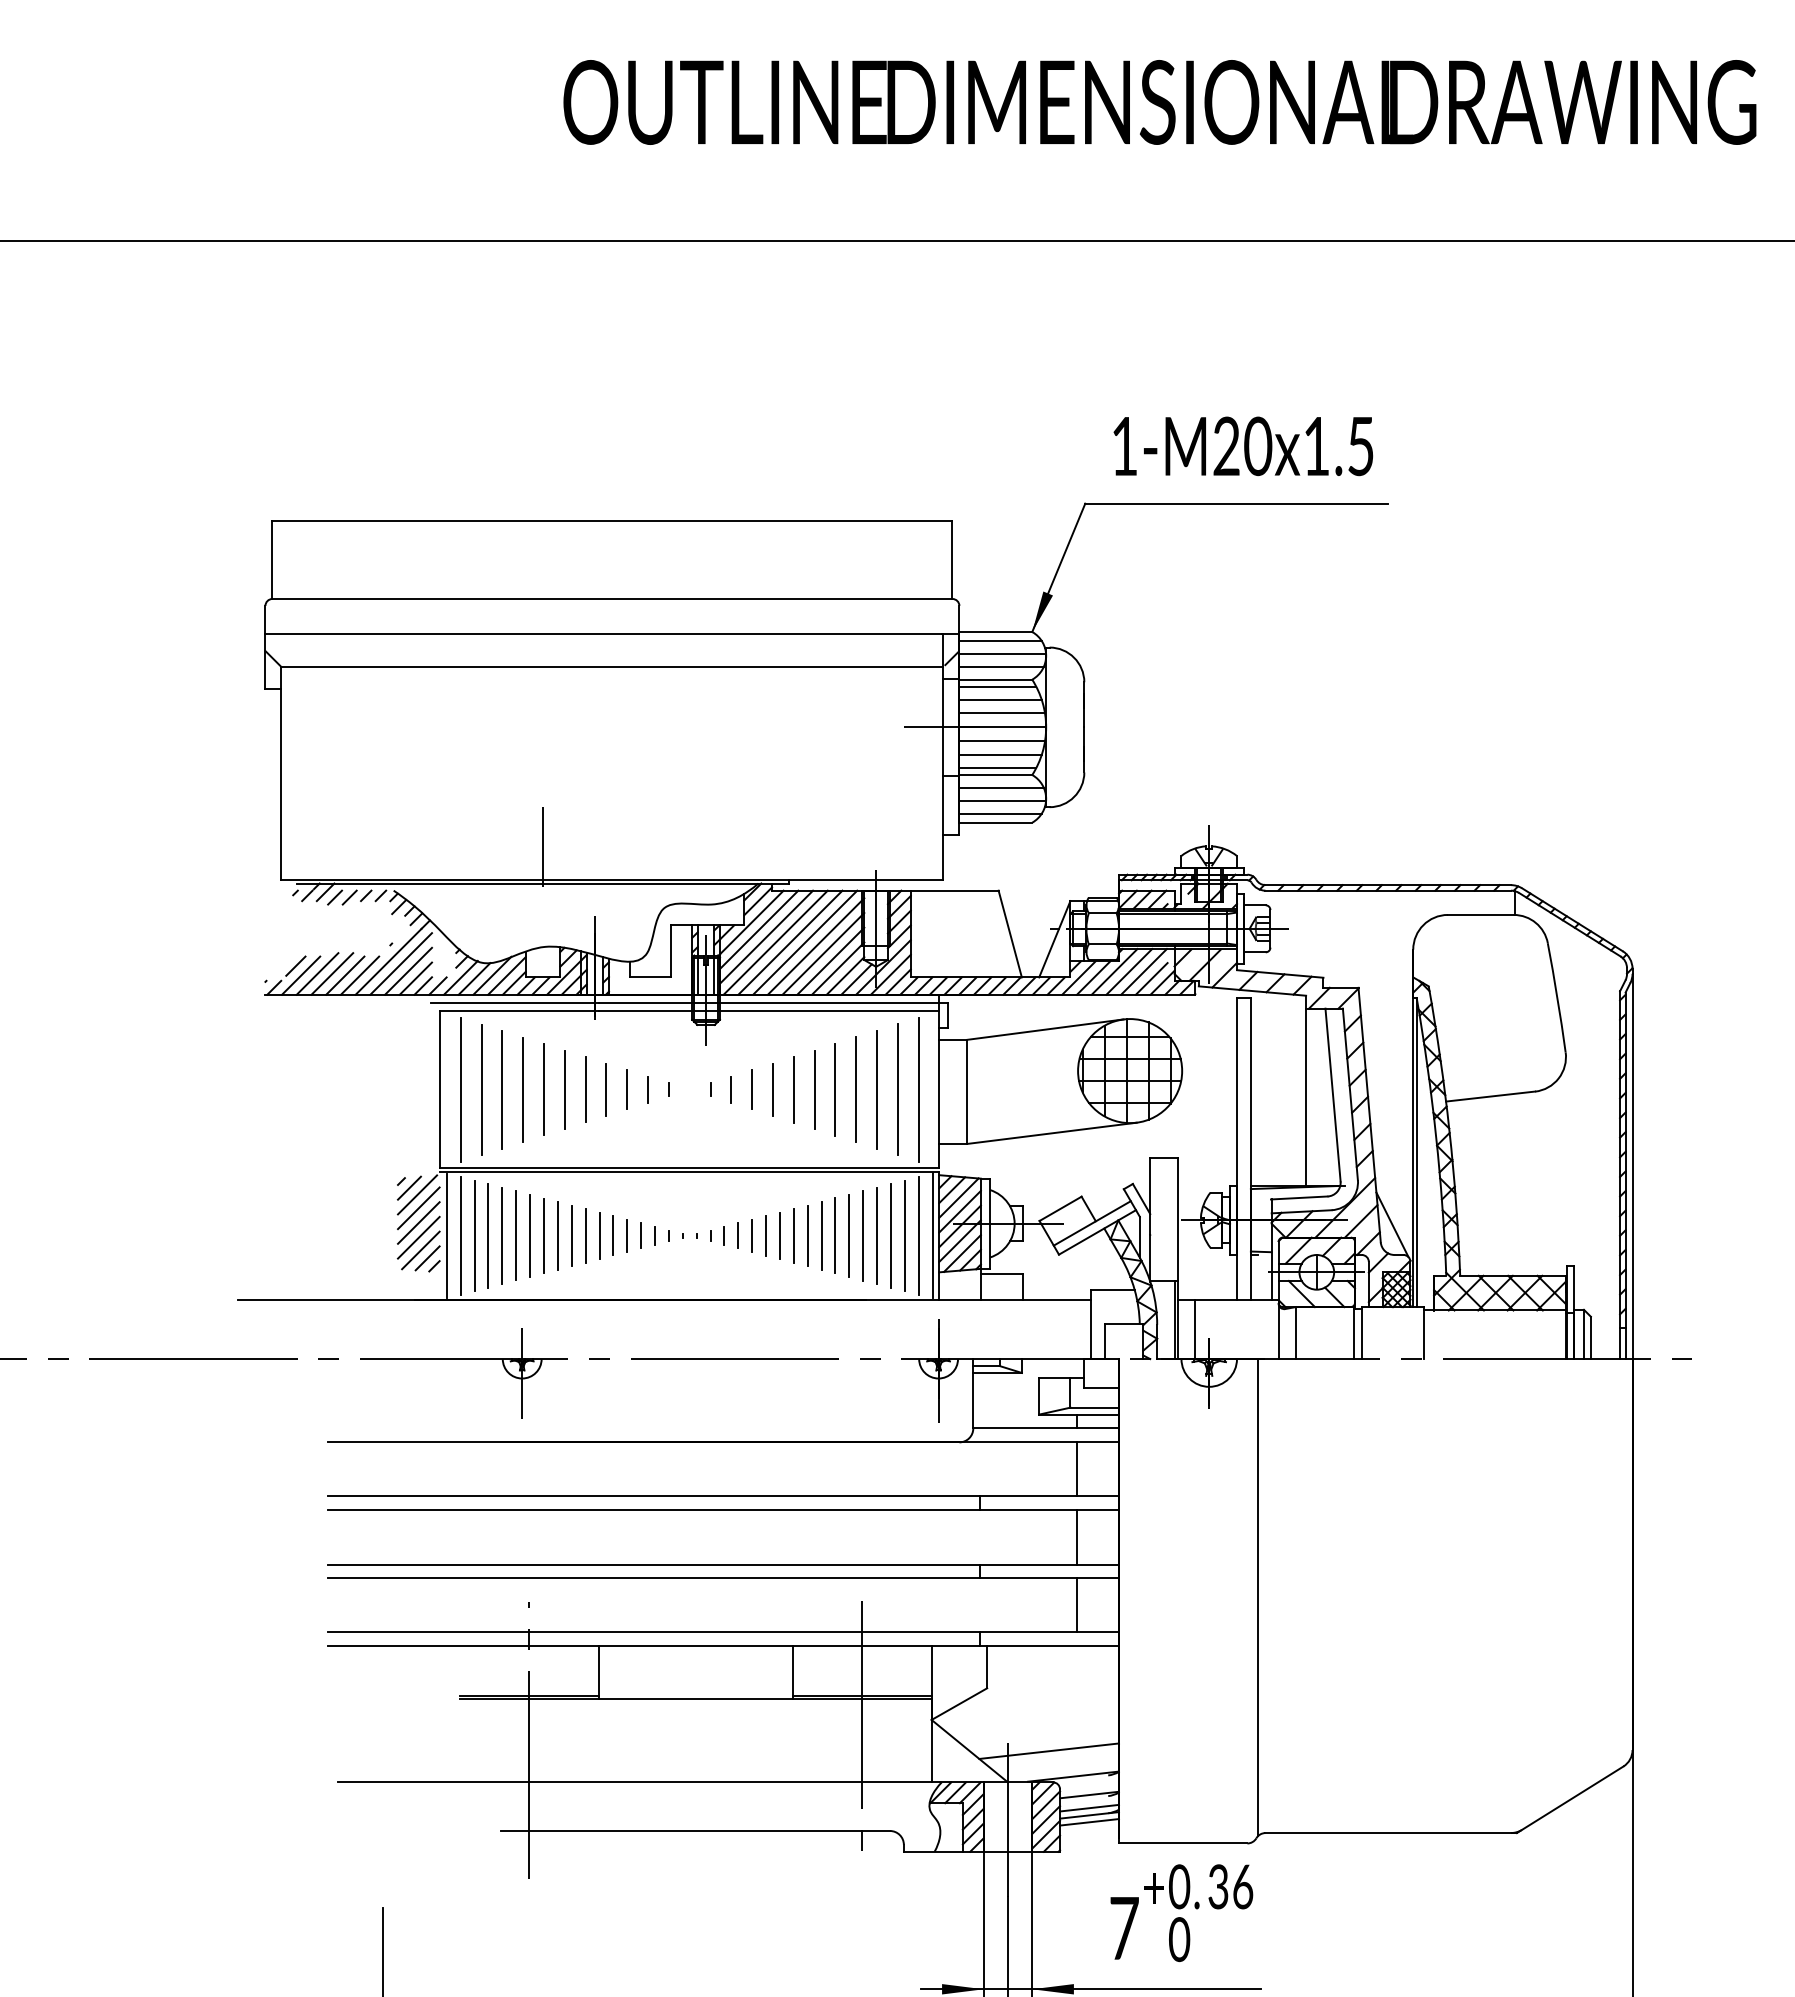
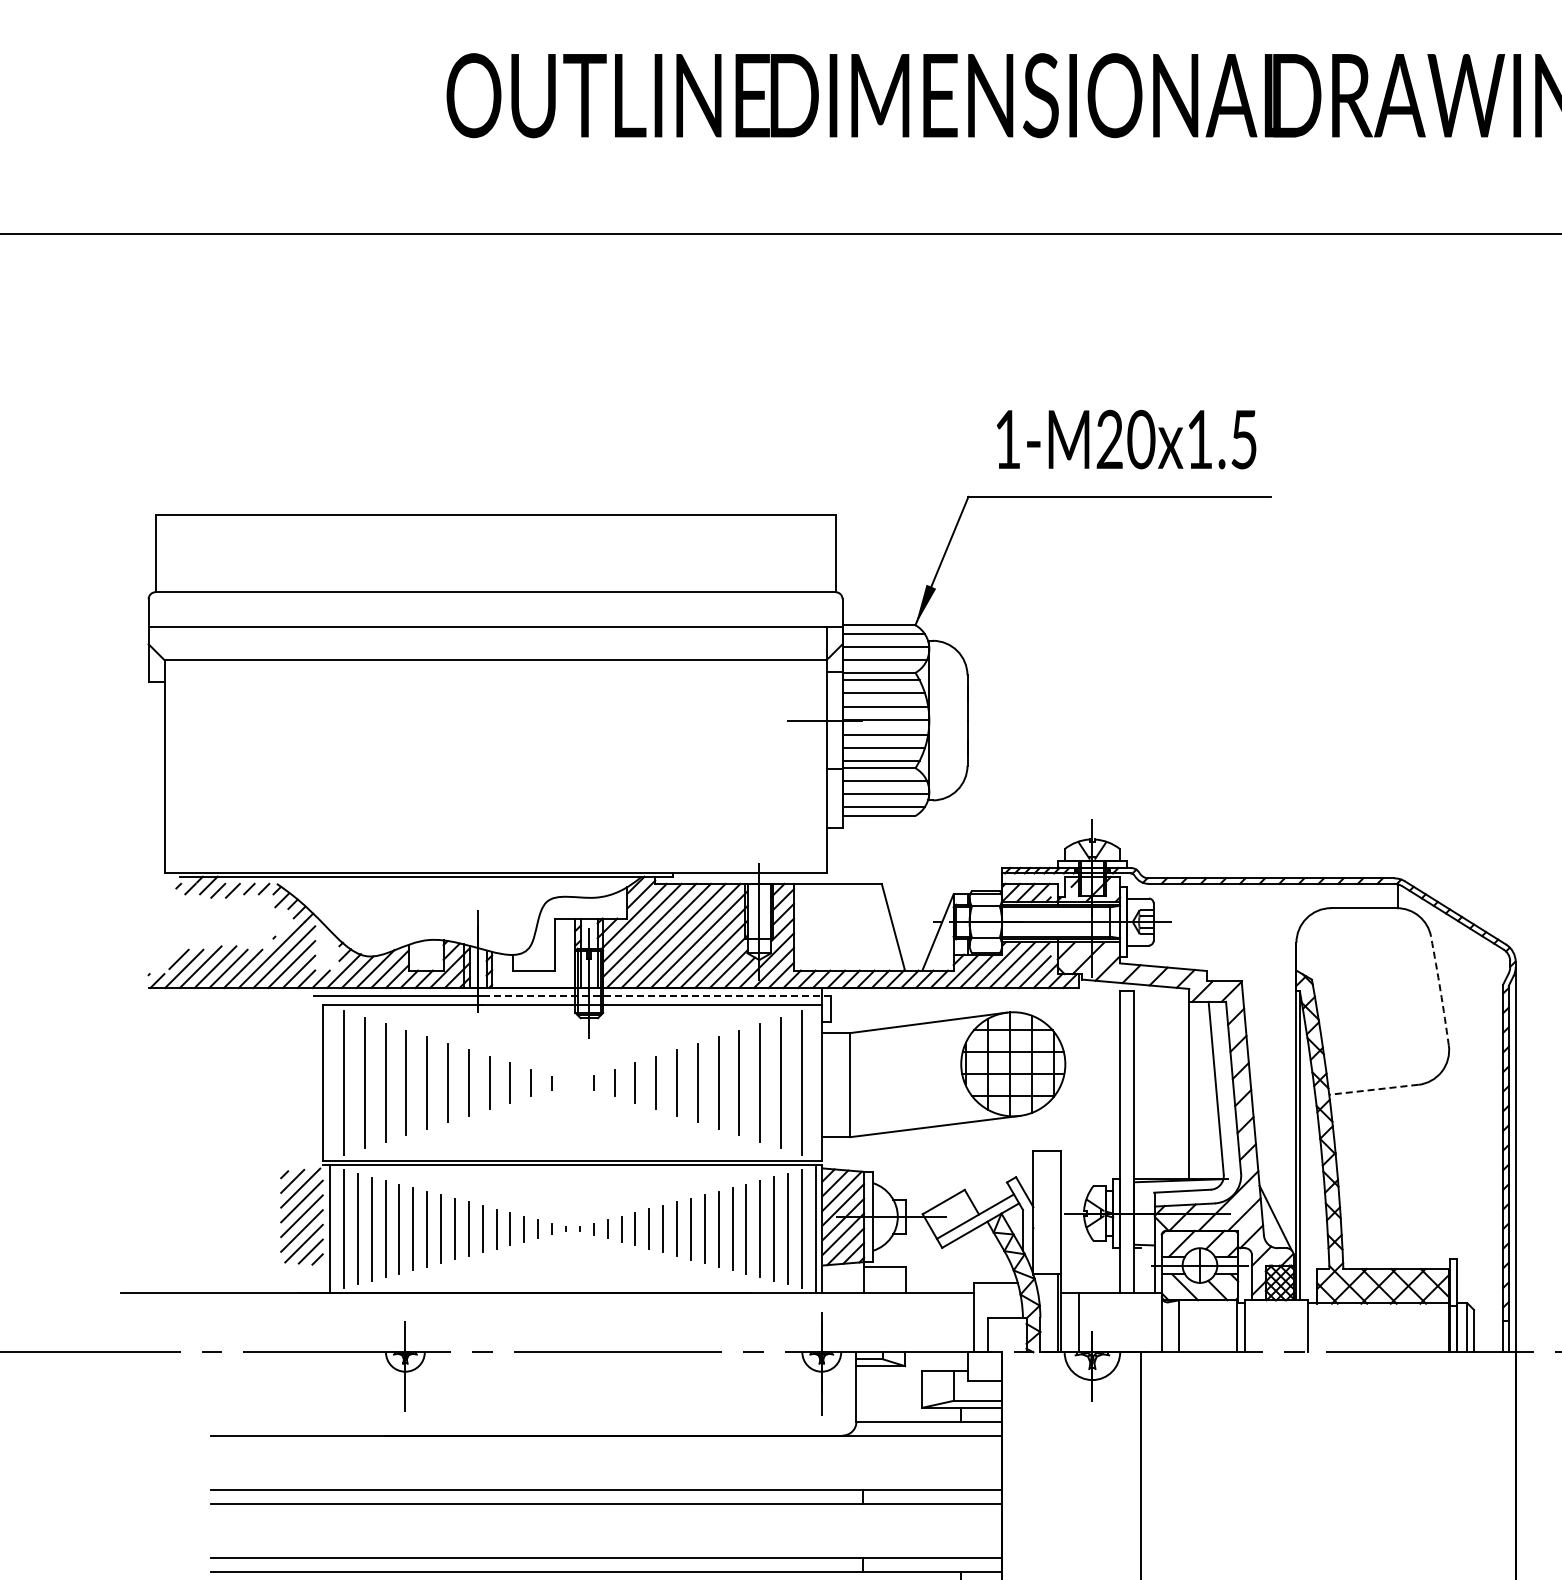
line: (543, 846) -> (426, 839), removed
arc: (1557, 997) -> (1440, 990), solid -> dashed
line: (772, 1003) -> (655, 996), solid -> dashed
line: (1490, 1096) -> (1373, 1089), solid -> dashed
line: (1077, 1469) -> (960, 1462), removed
line: (1077, 1537) -> (960, 1530), removed

